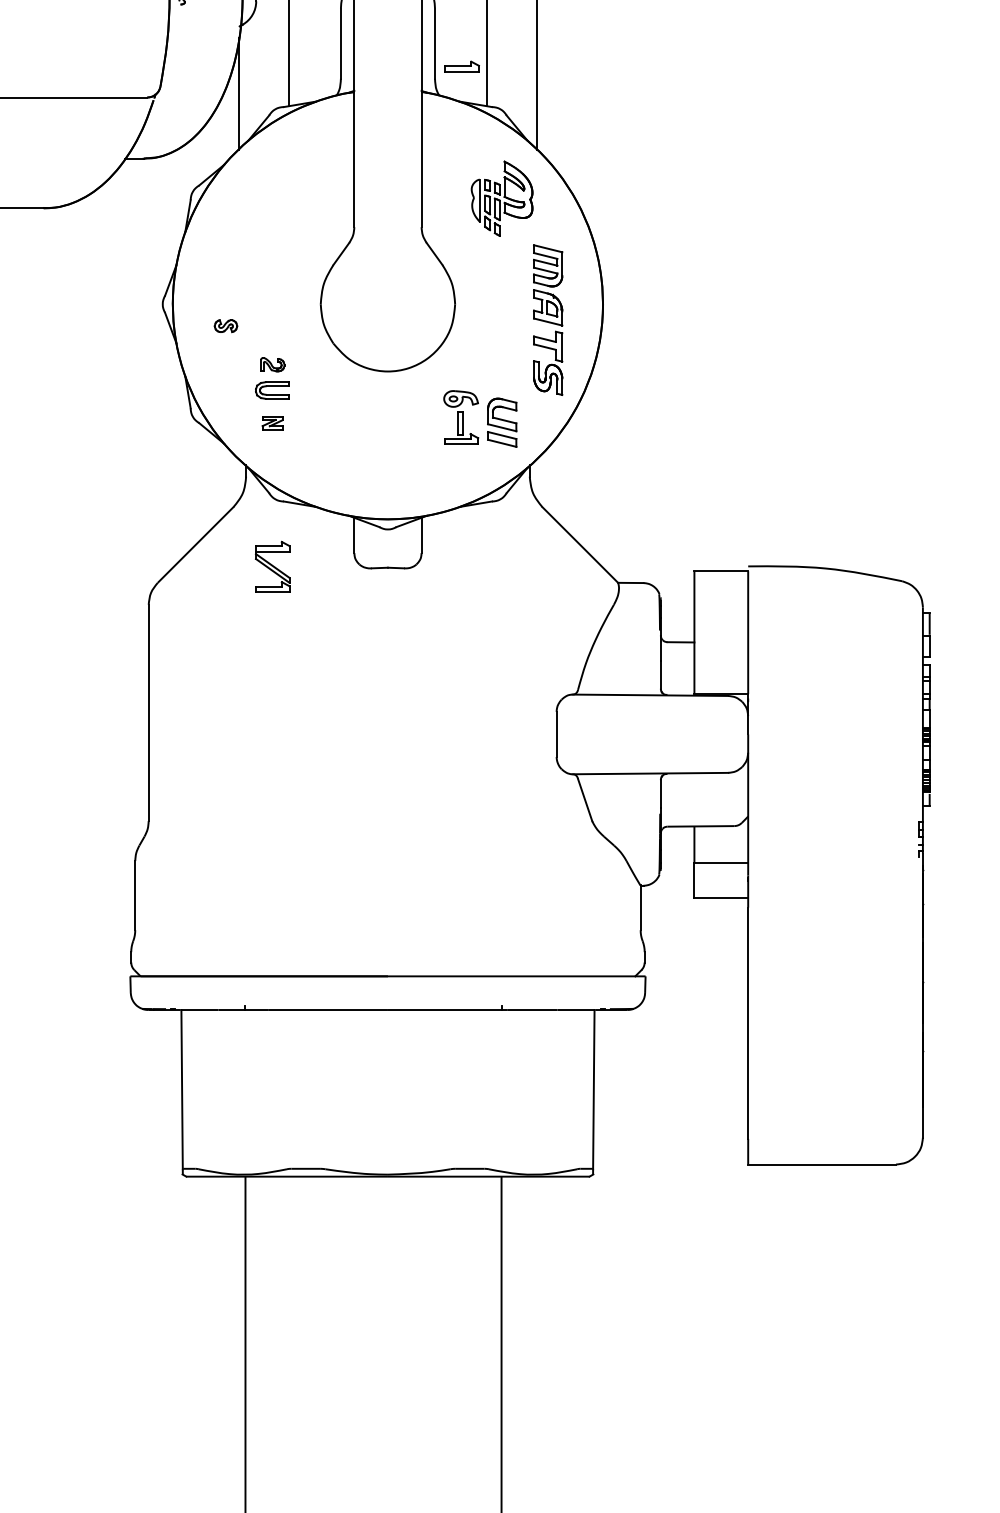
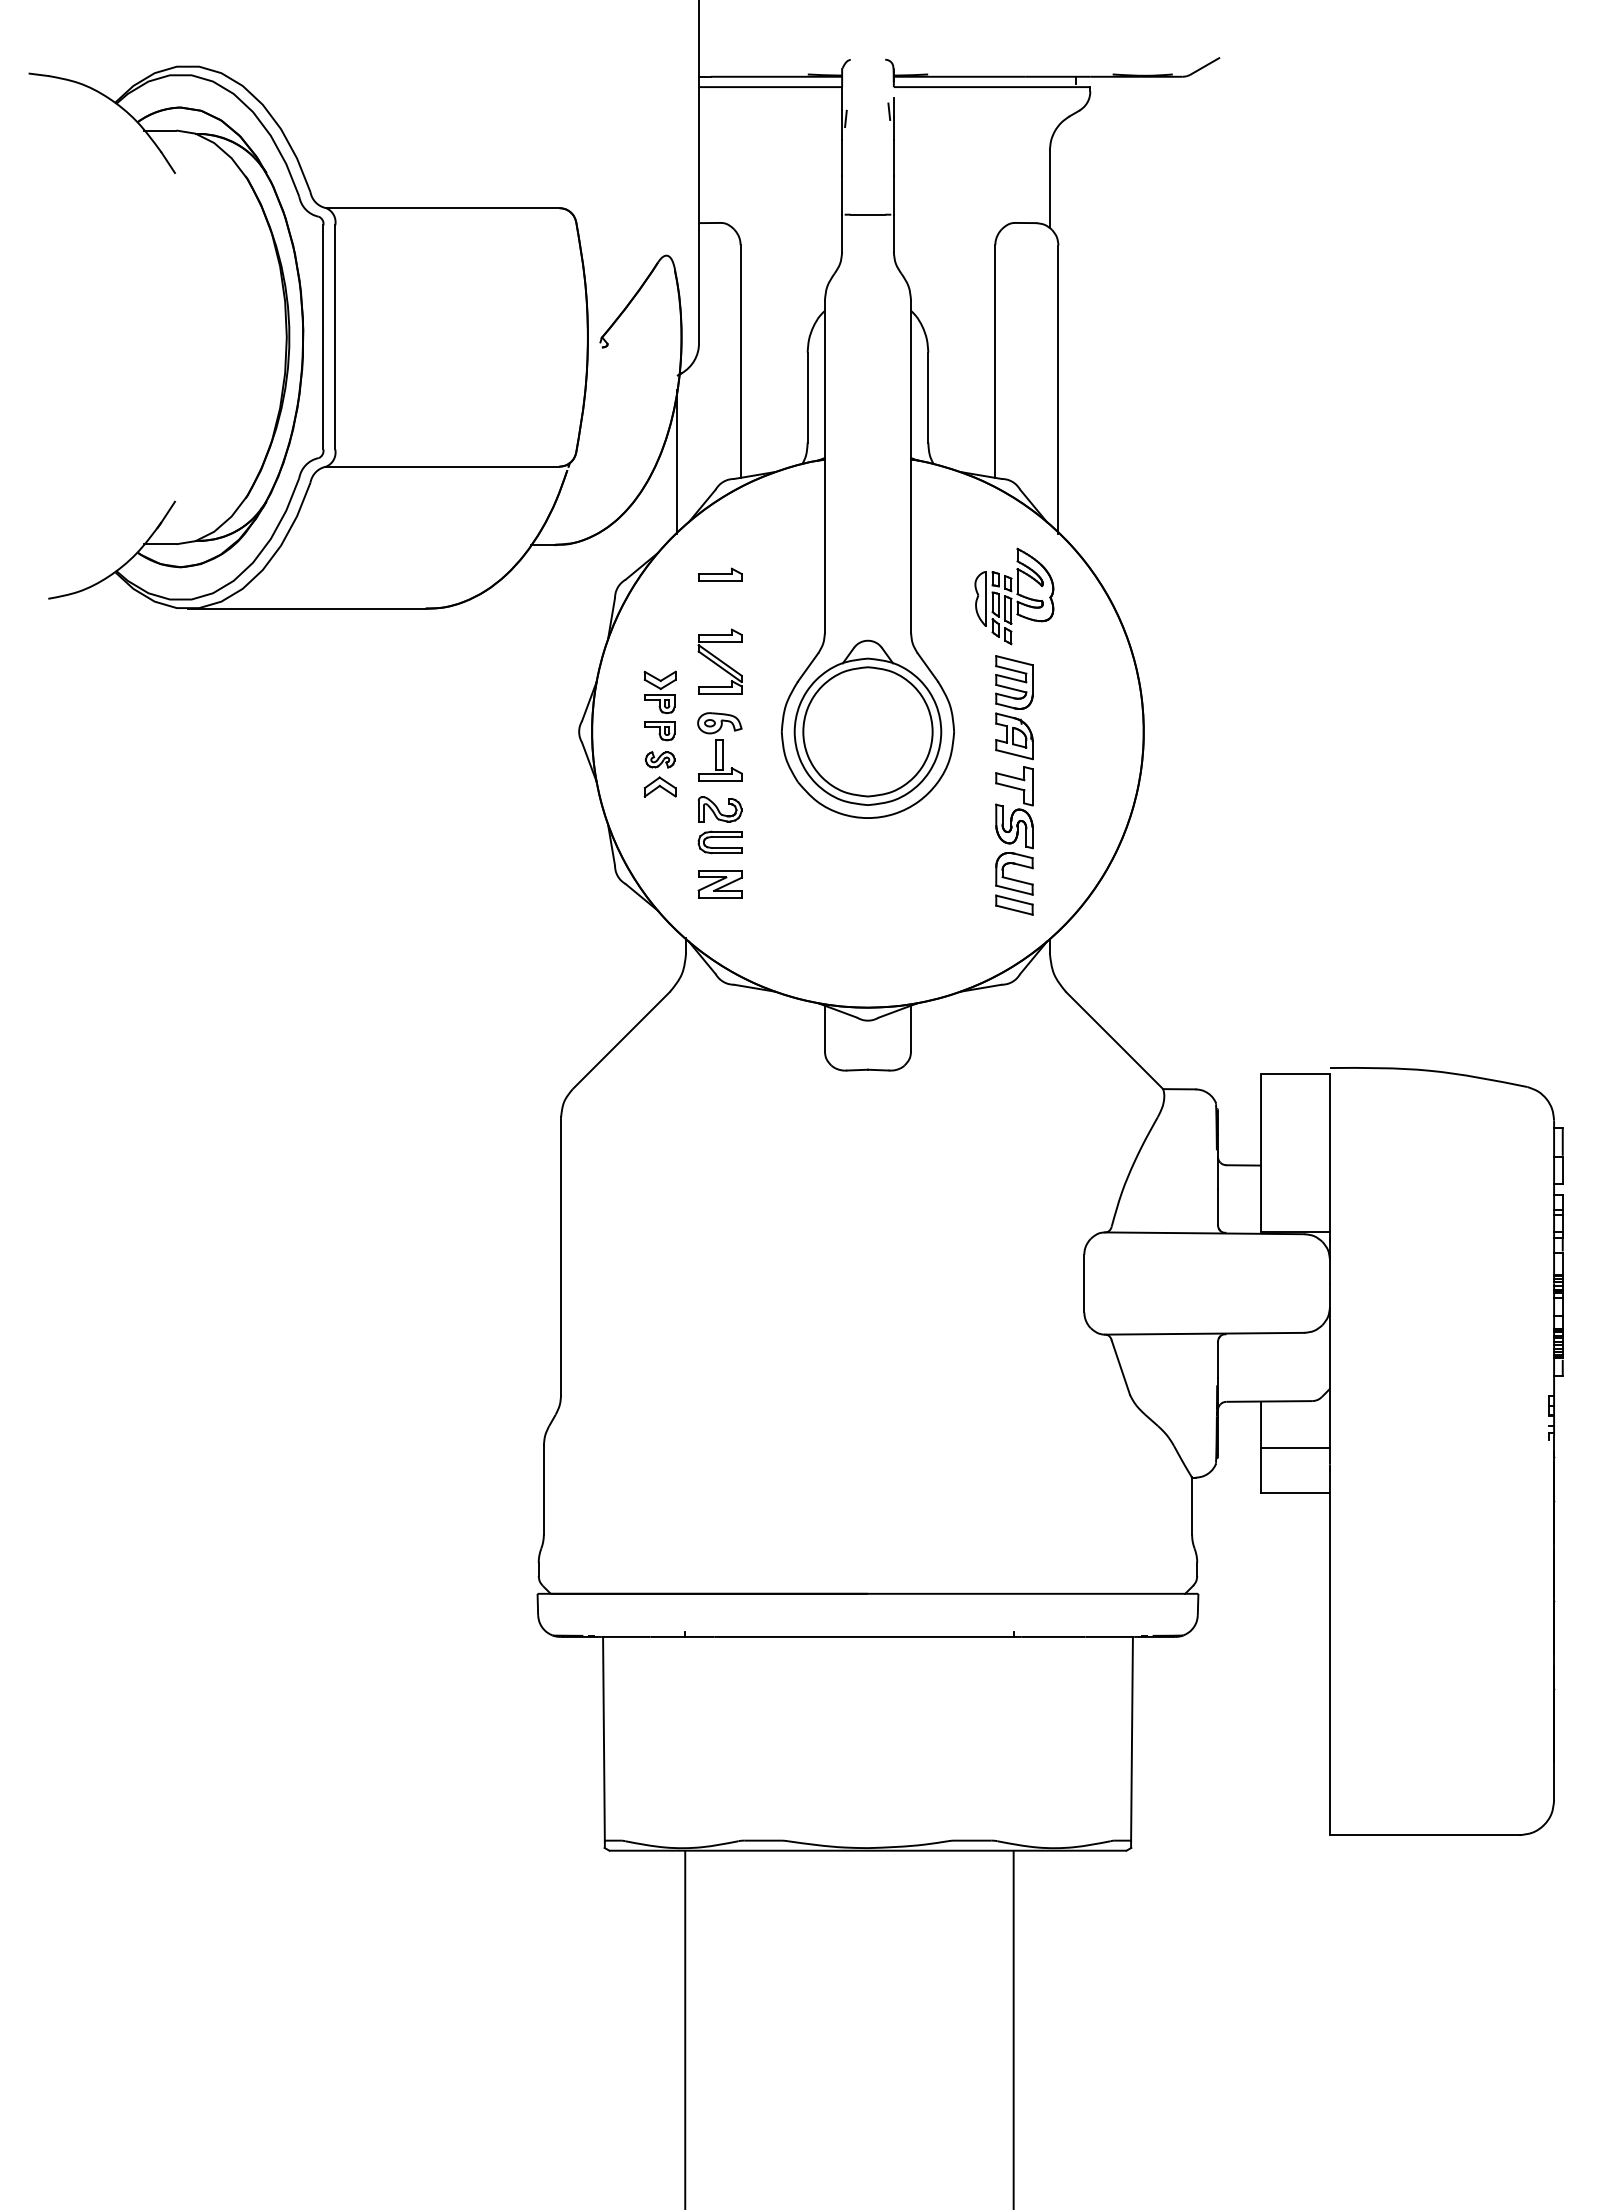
part: (462, 66) -> (720, 574), moved
part: (225, 283) -> (659, 705), added
part: (387, 296) -> (867, 722), added
part: (548, 320) -> (1014, 752), moved
part: (225, 346) -> (659, 786), added
part: (272, 364) -> (720, 809), size x1.43
part: (460, 417) -> (719, 746), moved
part: (272, 423) -> (719, 884), size x1.67
part: (272, 566) -> (719, 661), moved

